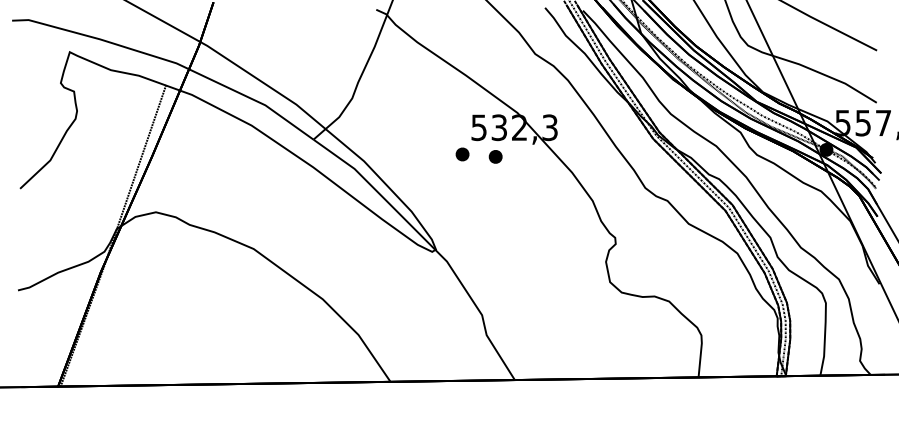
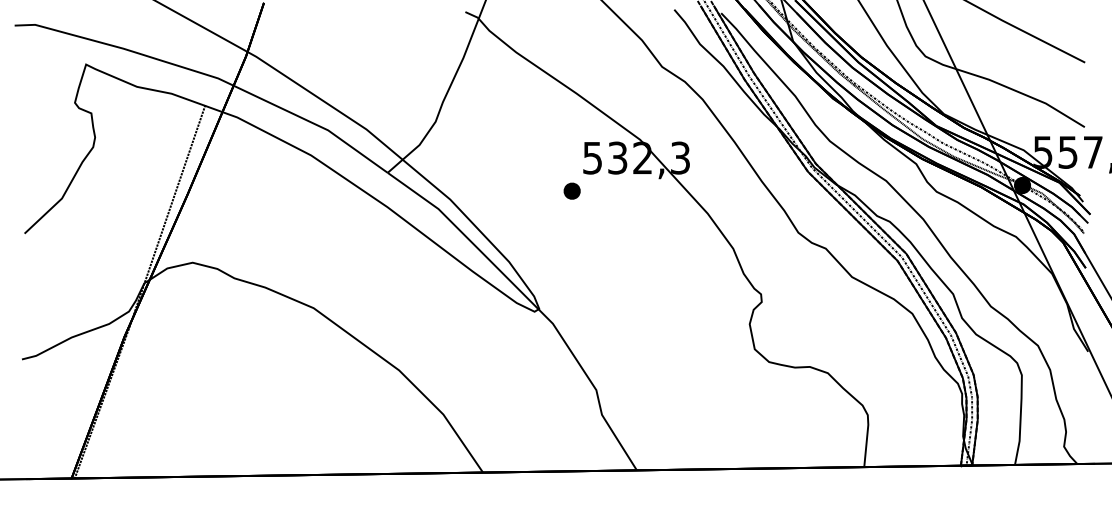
part: (495, 156) -> (612, 193), removed

